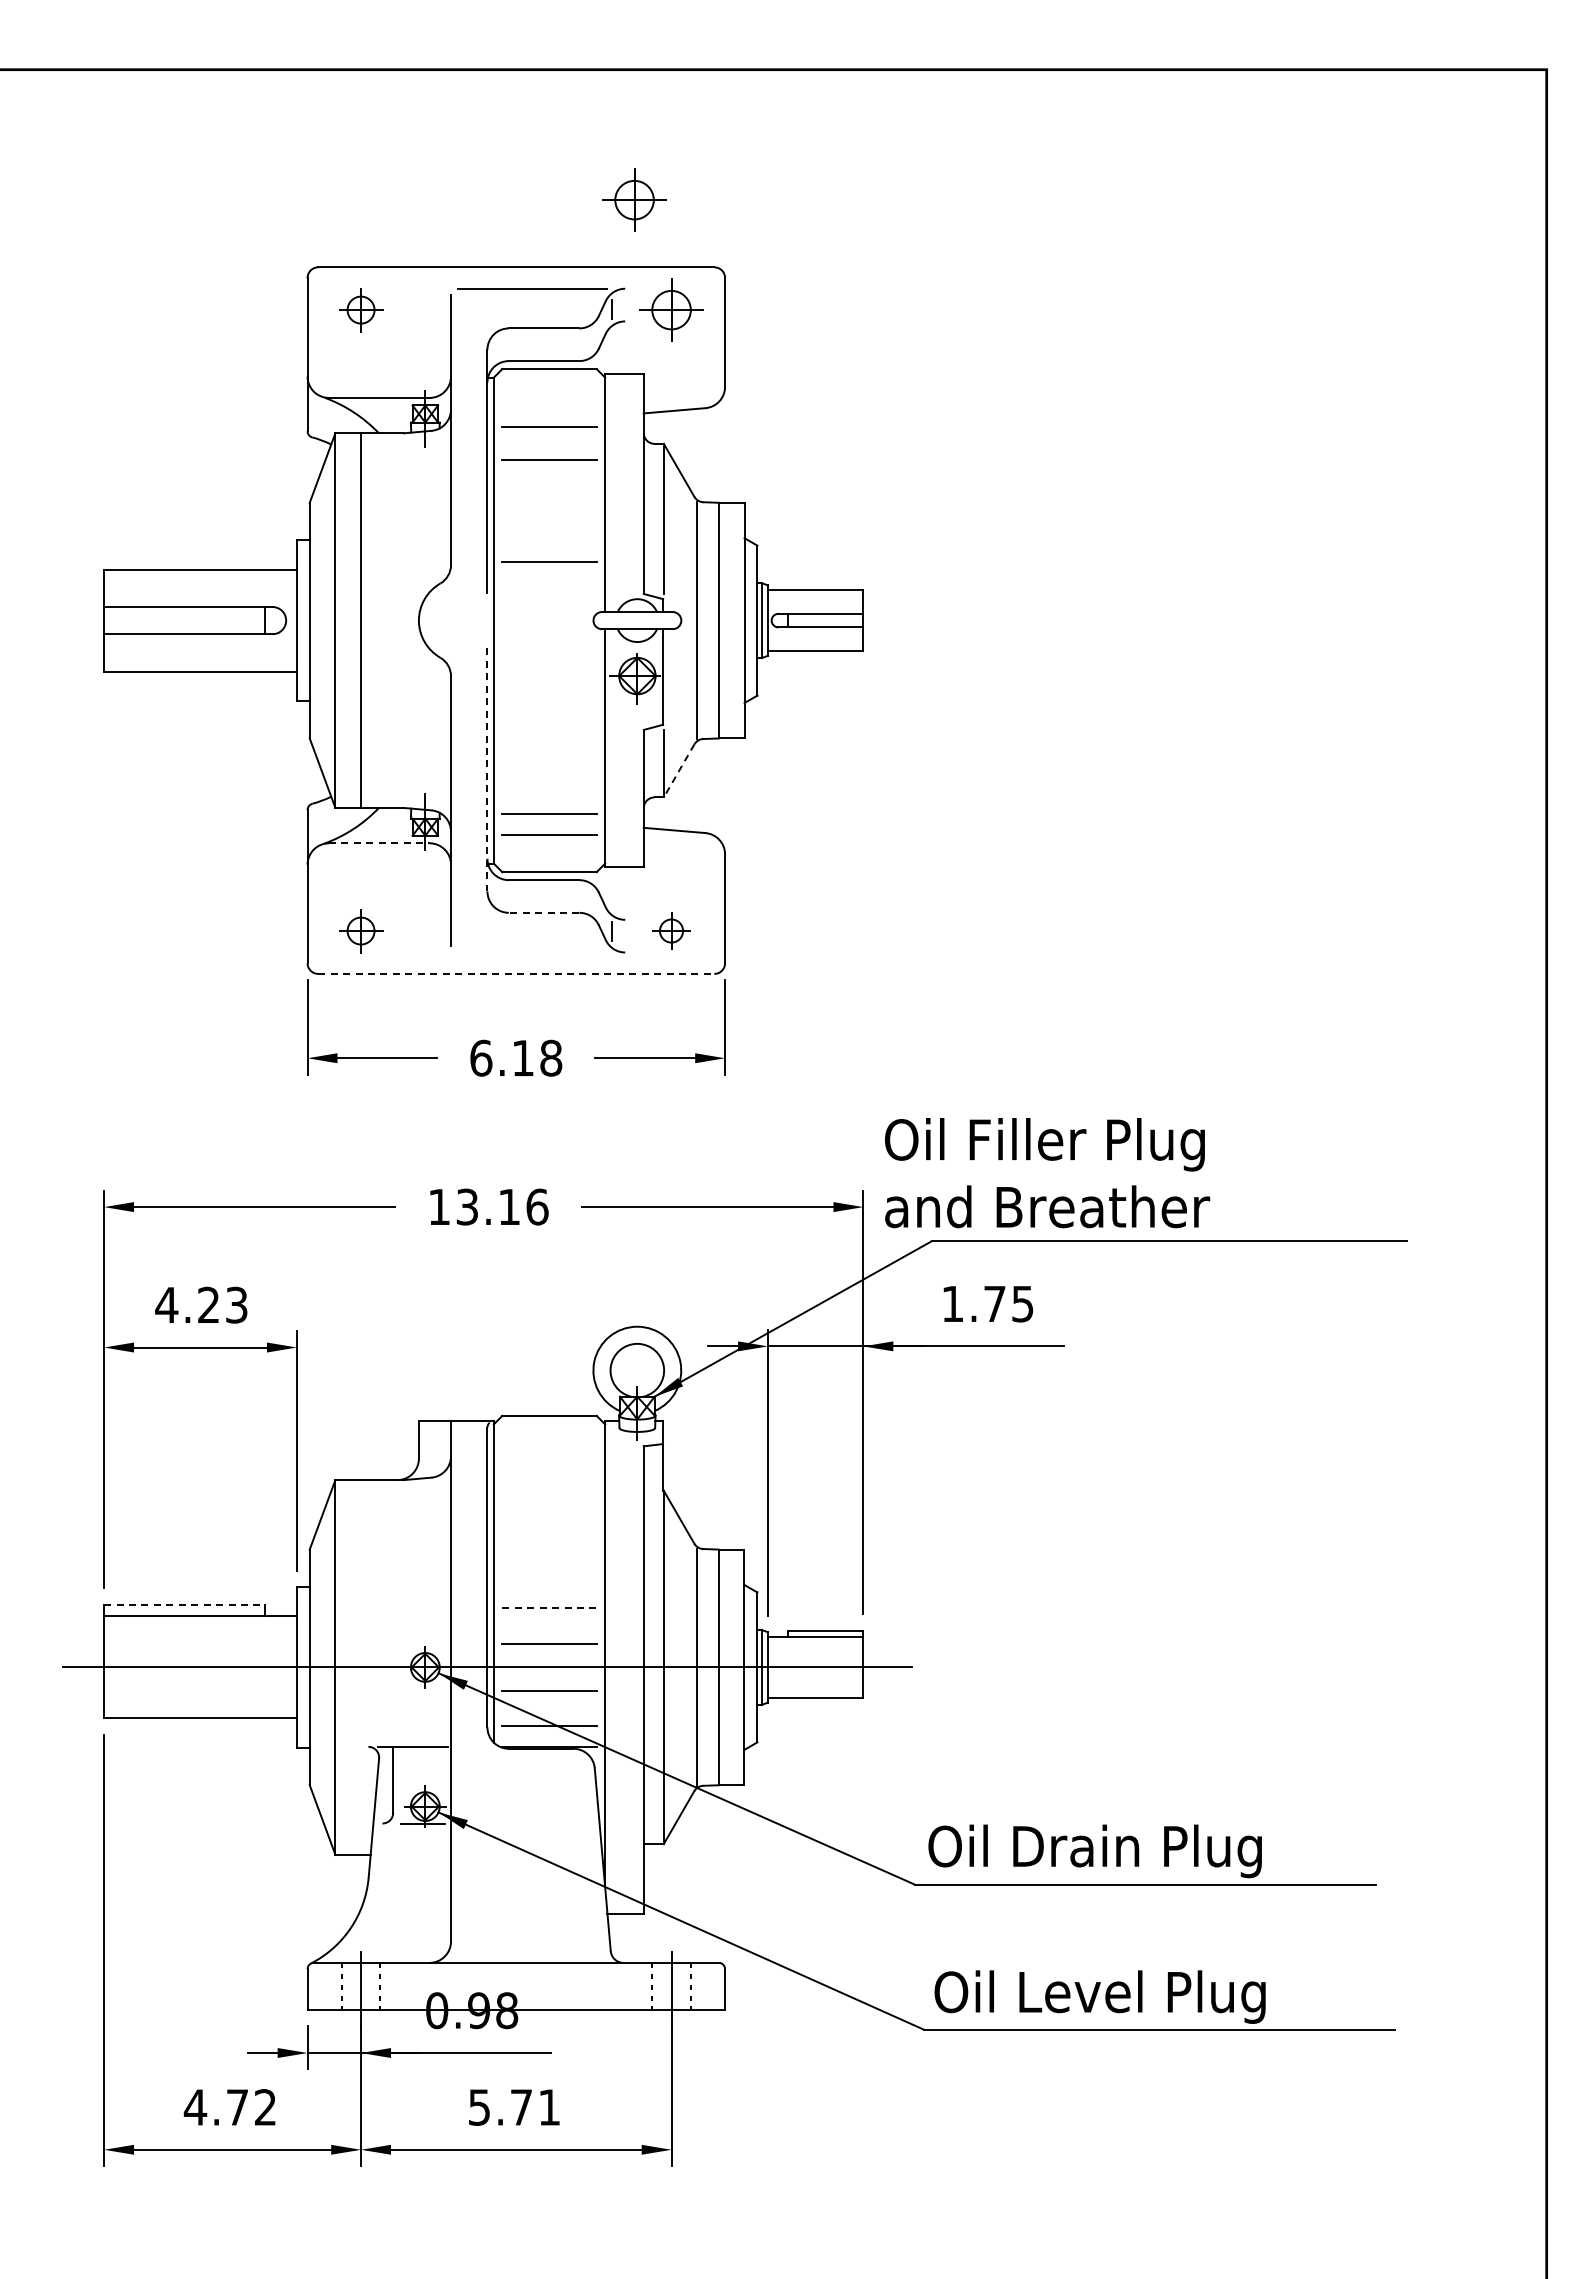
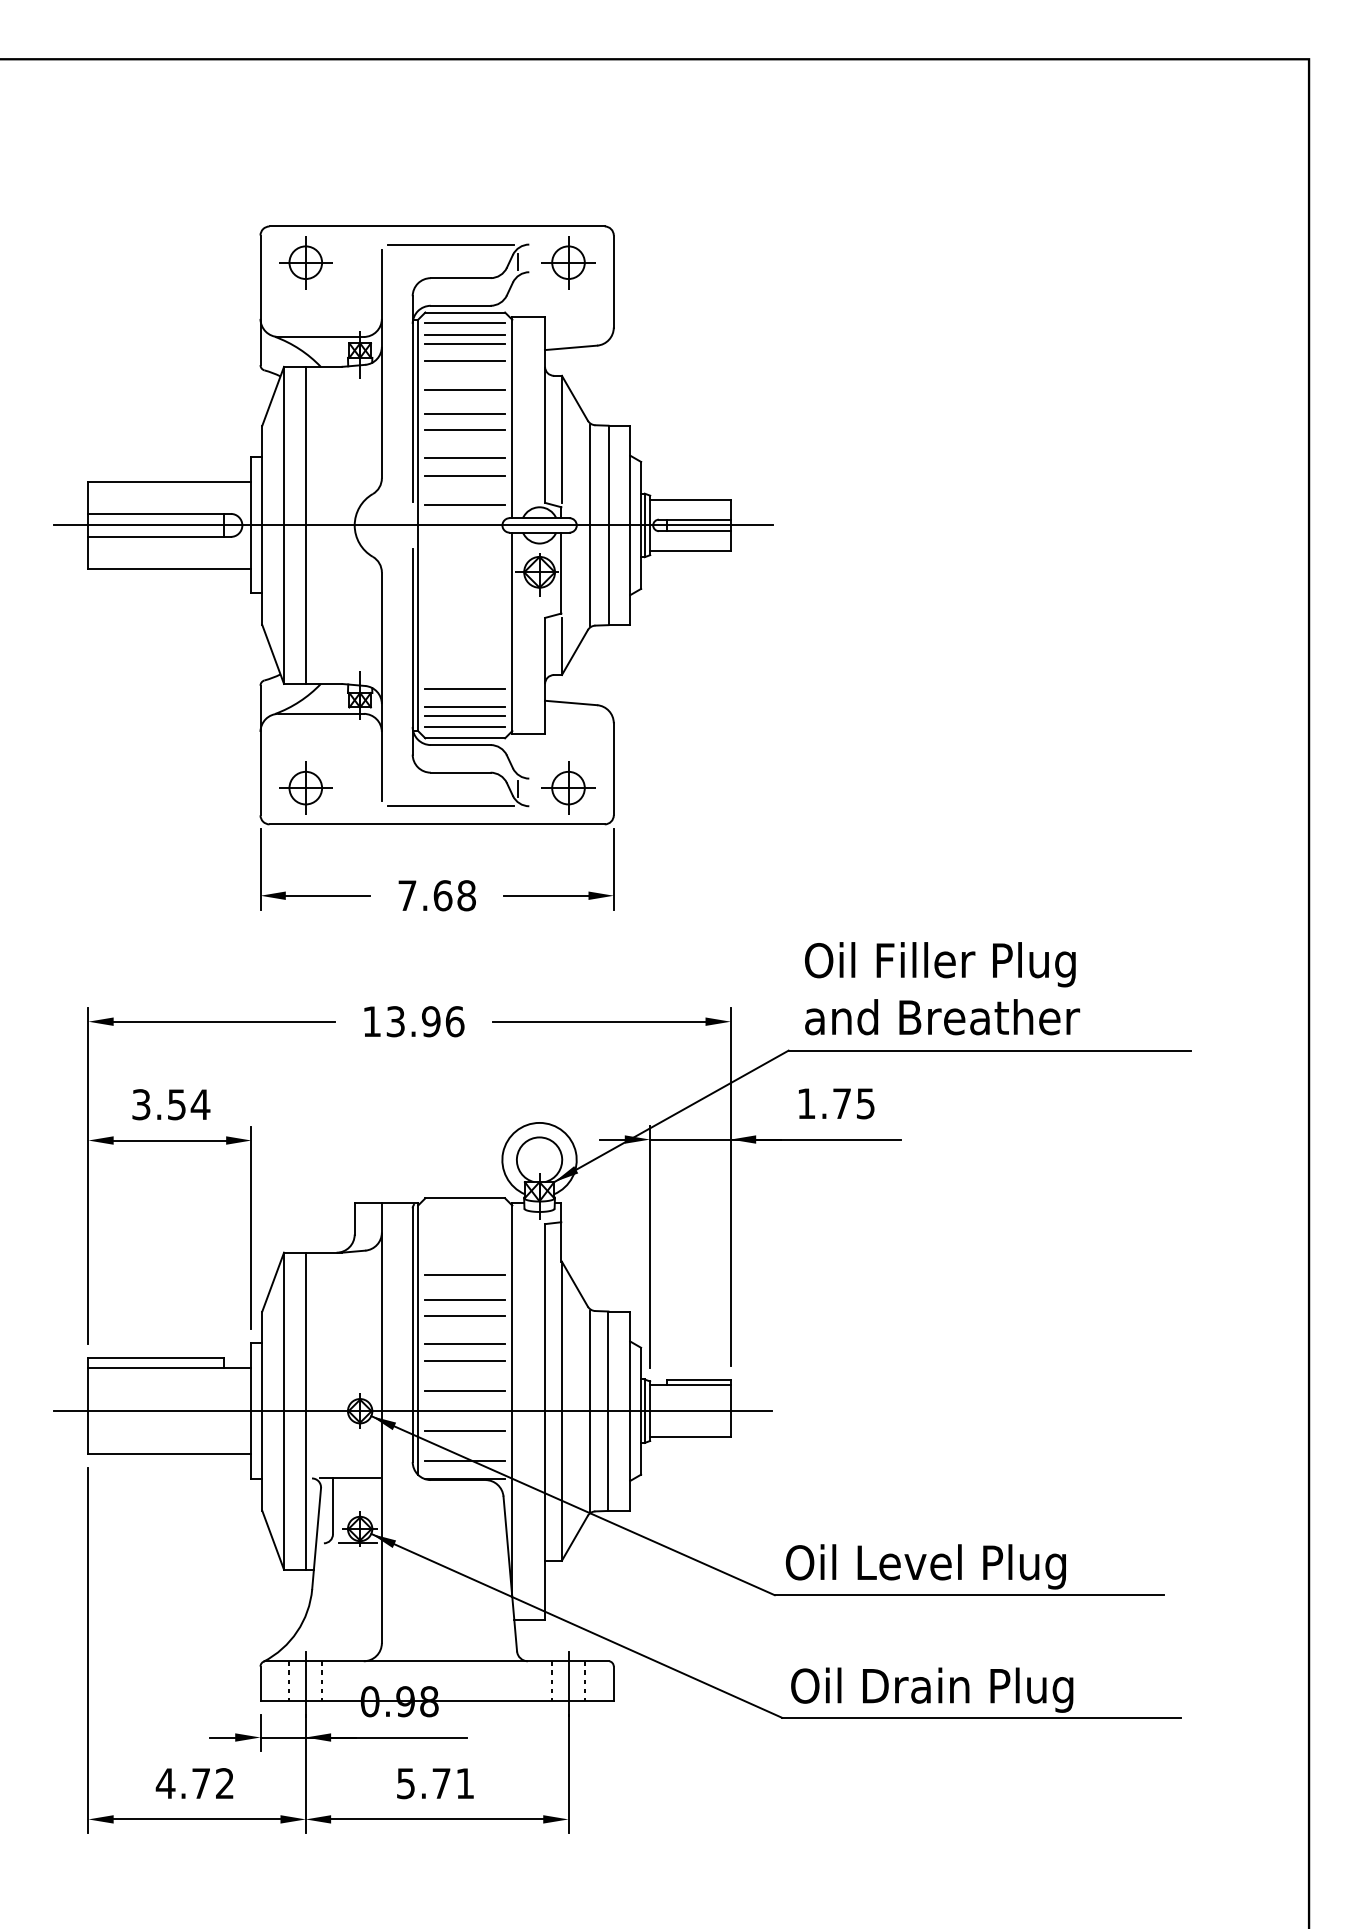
part: (634, 199) -> (537, 169), removed
part: (360, 309) -> (305, 262), size x1.43
line: (549, 381) -> (465, 323), added
line: (549, 395) -> (465, 334), added
line: (549, 405) -> (465, 343), added
line: (549, 489) -> (465, 414), added
line: (549, 508) -> (465, 430), added
line: (549, 541) -> (465, 458), added
line: (549, 597) -> (465, 505), added
line: (487, 620) -> (412, 525), added
line: (487, 770) -> (412, 652), dashed -> solid
line: (679, 770) -> (575, 652), dashed -> solid
line: (379, 843) -> (321, 714), dashed -> solid
line: (549, 845) -> (465, 715), added
line: (549, 859) -> (465, 727), added
line: (543, 912) -> (460, 772), dashed -> solid
part: (360, 930) -> (305, 787), size x1.43
part: (671, 930) -> (568, 787), size x1.67
line: (531, 952) -> (449, 806), added
line: (516, 973) -> (437, 824), dashed -> solid
text: (502, 1057) -> (425, 895), 6.18 -> 7.68
text: (1047, 1173) -> (942, 989), moved
text: (509, 1206) -> (431, 1021), 13.16 -> 13.96
text: (201, 1304) -> (170, 1104), 4.23 -> 3.54
line: (549, 1506) -> (465, 1275), added
line: (549, 1536) -> (465, 1300), added
line: (549, 1554) -> (465, 1315), added
line: (549, 1587) -> (465, 1343), added
line: (184, 1604) -> (156, 1357), dashed -> solid
line: (550, 1608) -> (466, 1361), dashed -> solid
line: (361, 1667) -> (306, 1411), added
text: (1139, 1851) -> (964, 1566), Oil Drain Plug -> Oil Level Plug
text: (1146, 1996) -> (970, 1689), Oil Level Plug -> Oil Drain Plug

